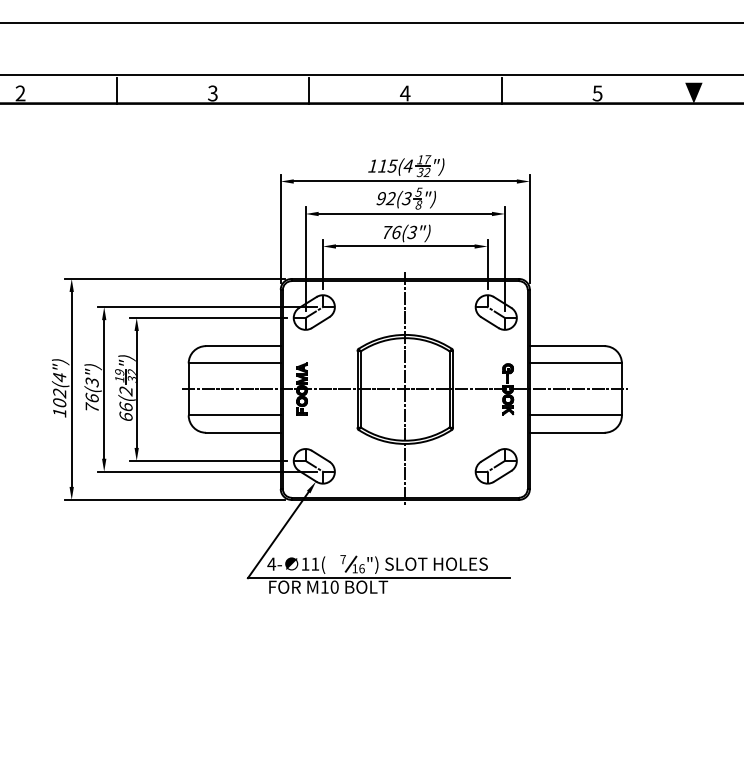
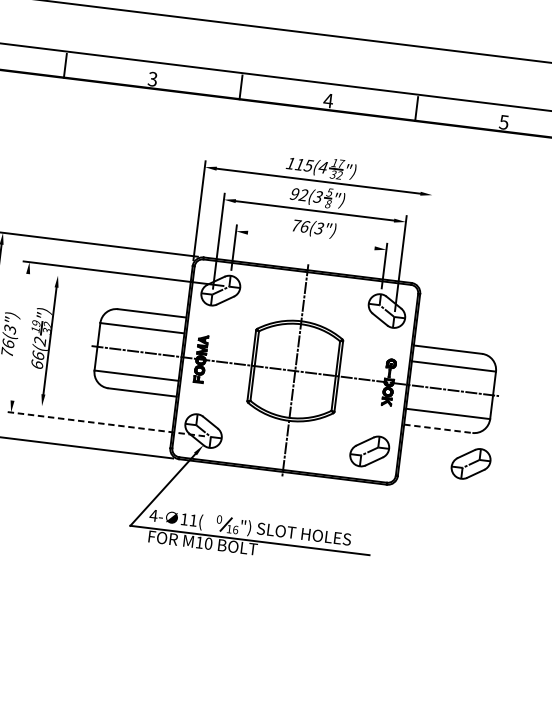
line: (529, 229) -> (426, 238), removed
line: (404, 246) -> (310, 240), removed
line: (208, 317) -> (123, 283), removed
line: (104, 389) -> (20, 337), removed
line: (567, 432) -> (438, 428), solid -> dashed
line: (208, 460) -> (107, 413), removed
part: (606, 466) -> (470, 464), added
line: (206, 471) -> (104, 423), solid -> dashed
text: (342, 559) -> (218, 519), 7 -> 0

